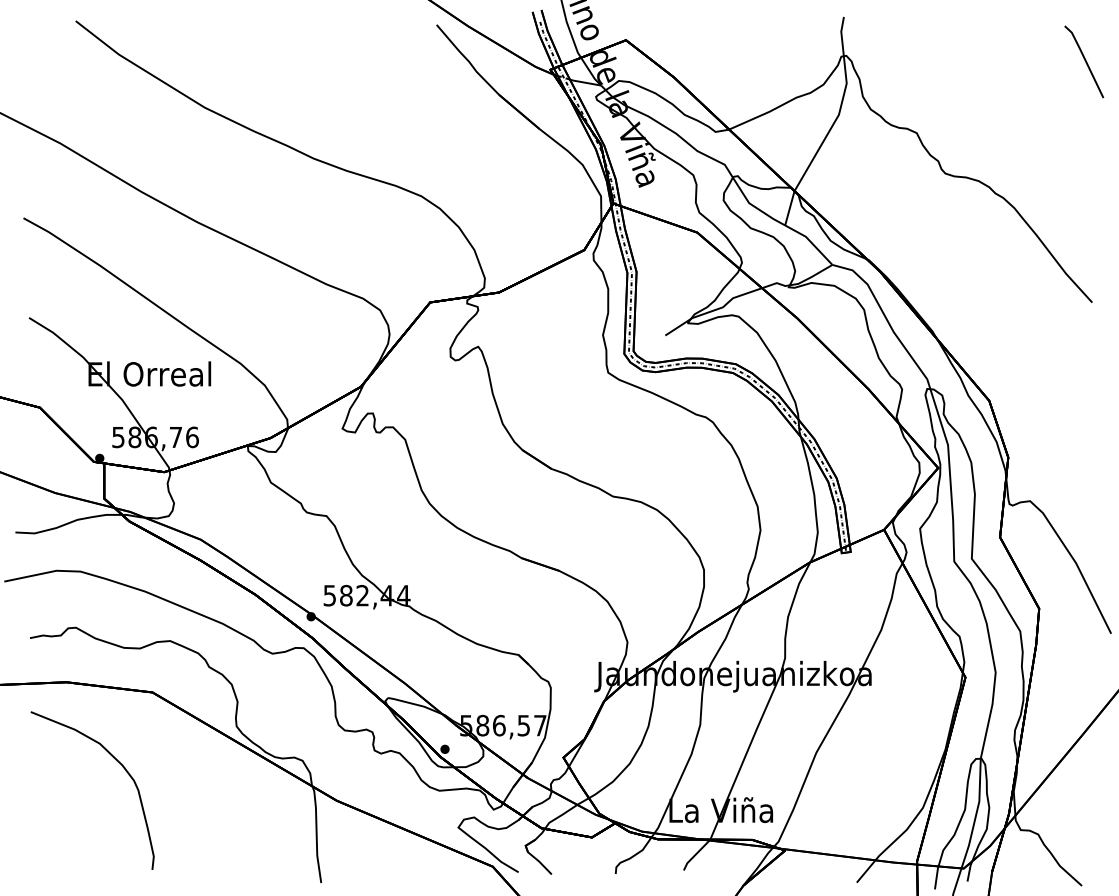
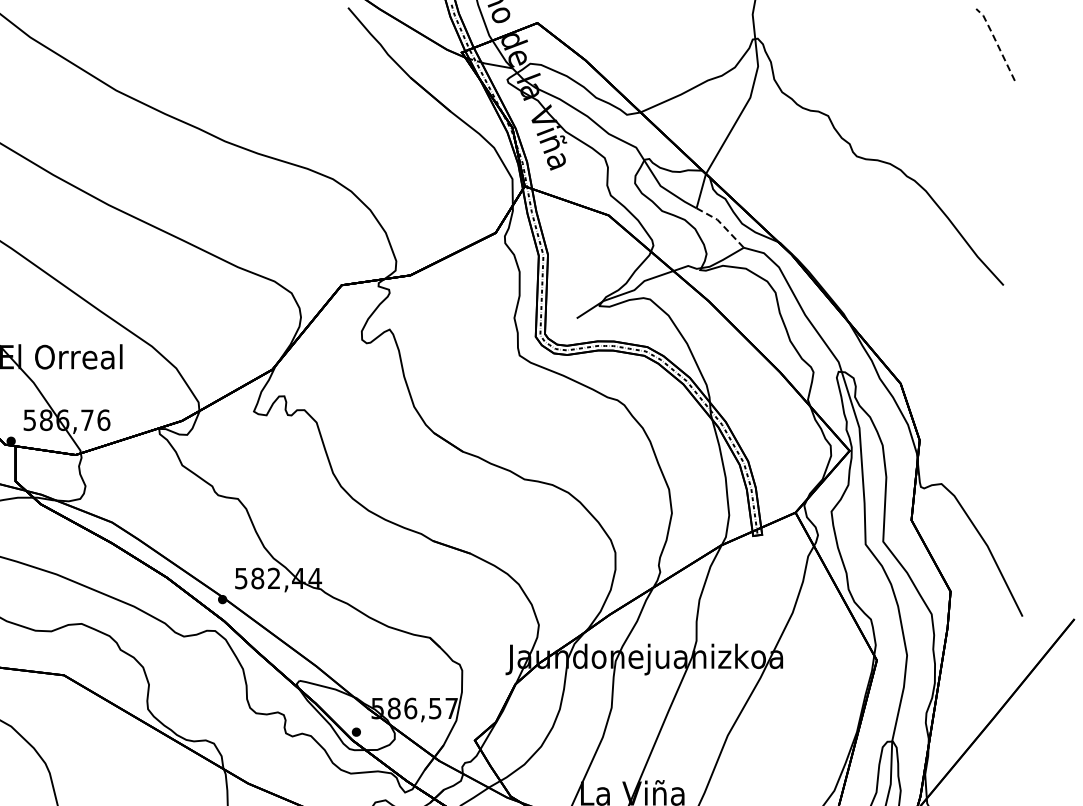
line: (1085, 59) -> (996, 42), solid -> dashed
line: (810, 241) -> (721, 224), solid -> dashed

